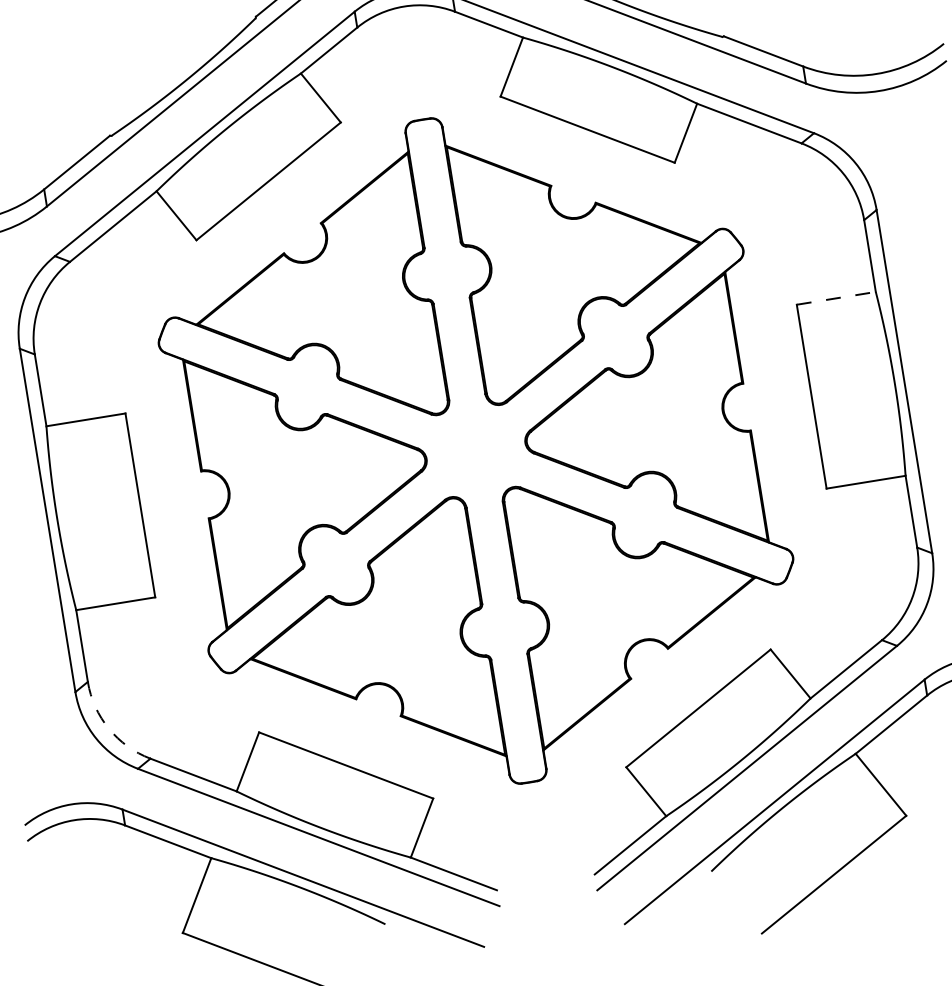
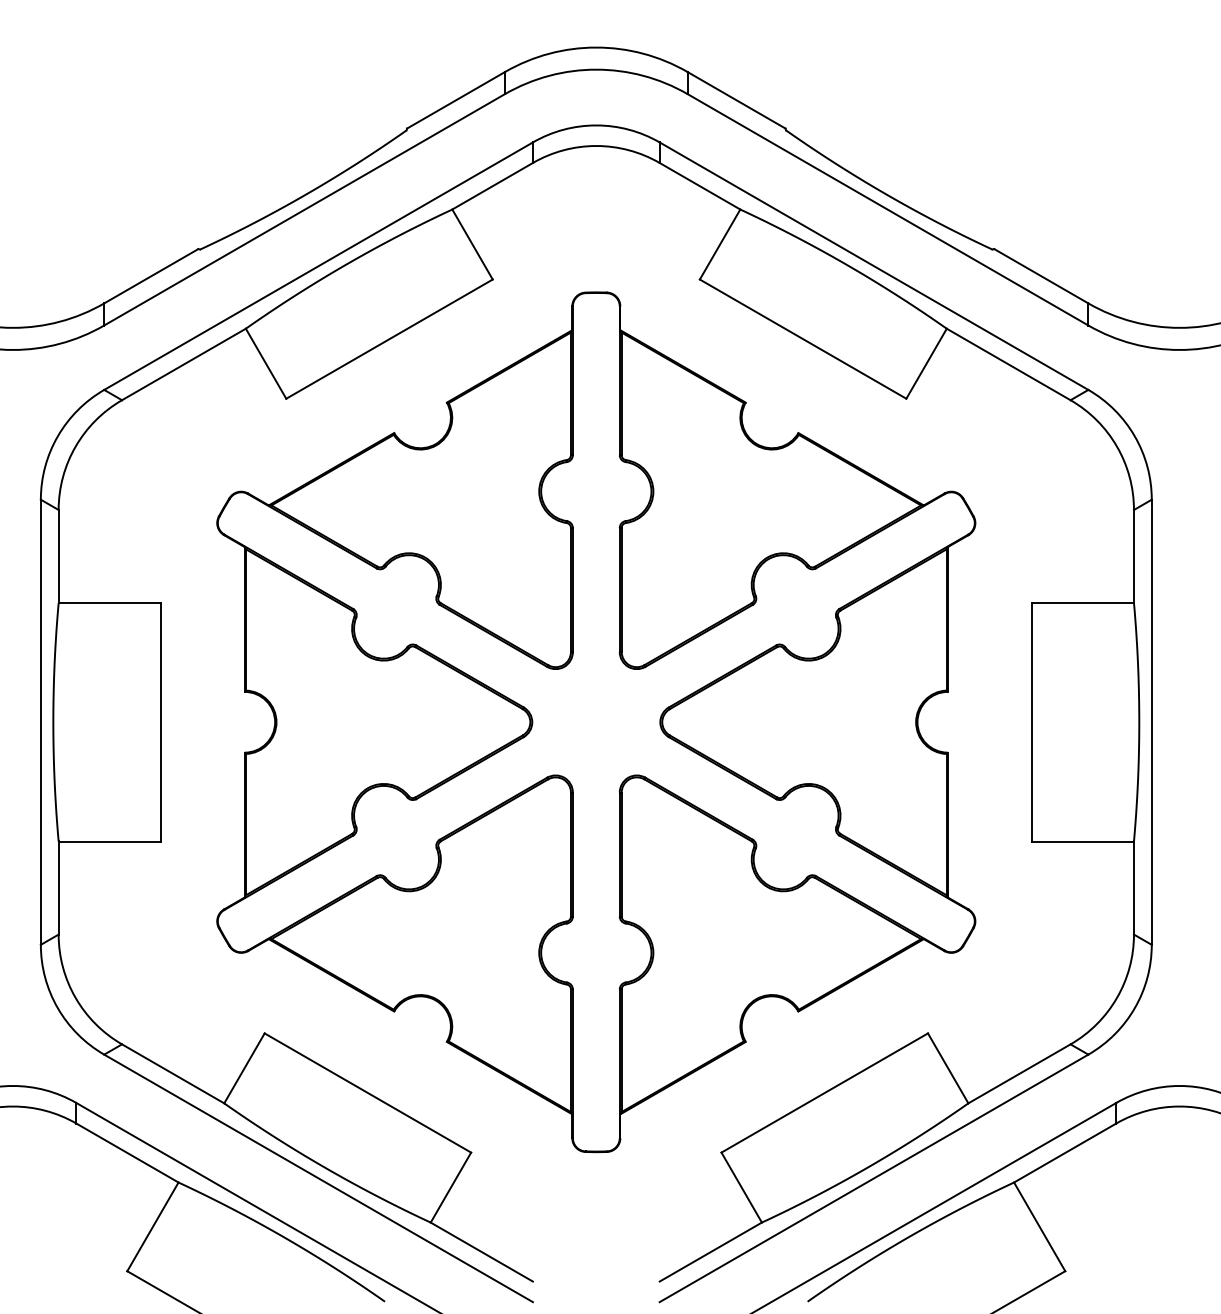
line: (836, 298) -> (1083, 603), dashed -> solid
arc: (108, 728) -> (75, 997), dashed -> solid

